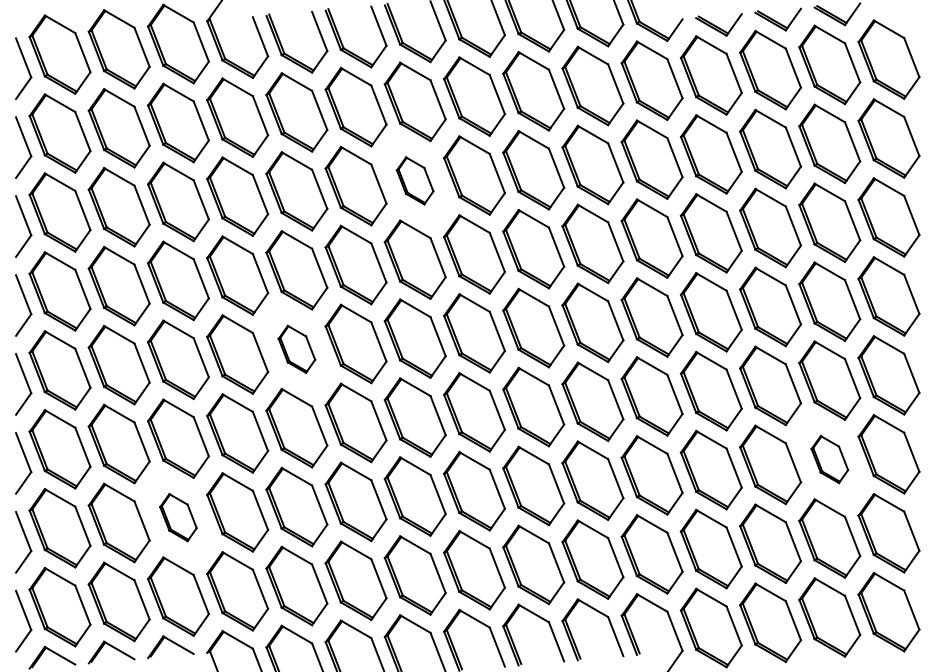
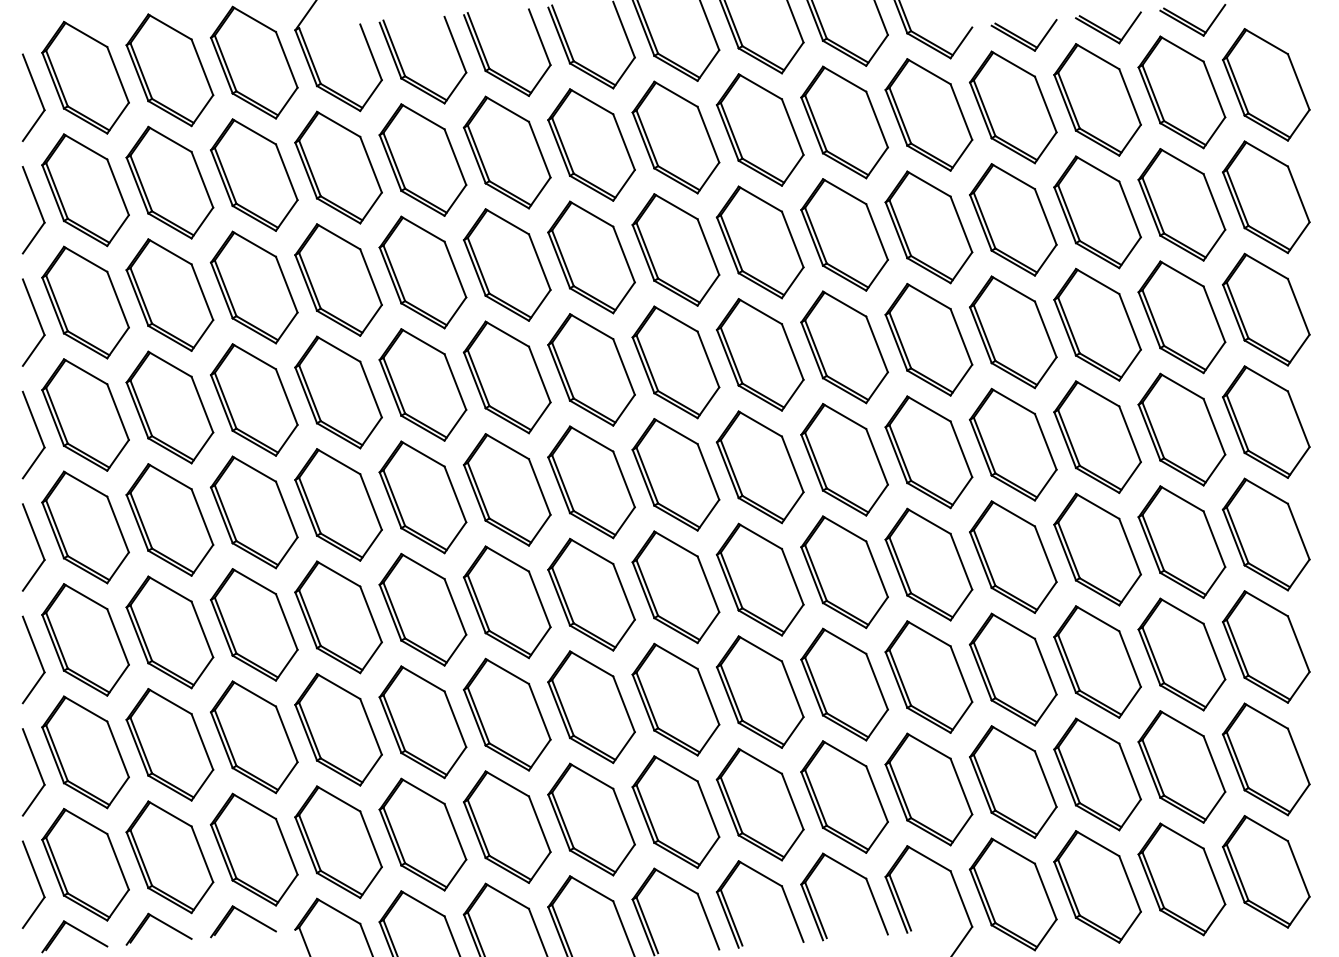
part: (414, 180) -> (590, 257), size x1.67
part: (296, 349) -> (422, 497), size x1.67
part: (829, 459) -> (1181, 654), size x1.67
part: (178, 517) -> (254, 737), size x1.67

